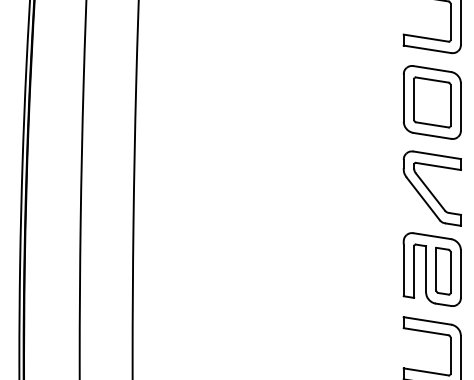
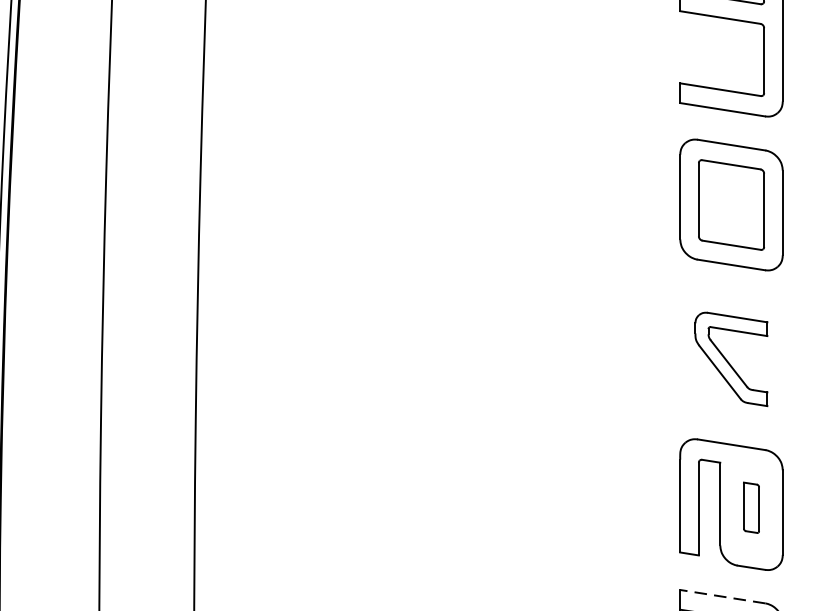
part: (431, 188) -> (730, 359), size x0.7
part: (443, 271) -> (751, 508), size x0.6
line: (427, 320) -> (722, 595), solid -> dashed

